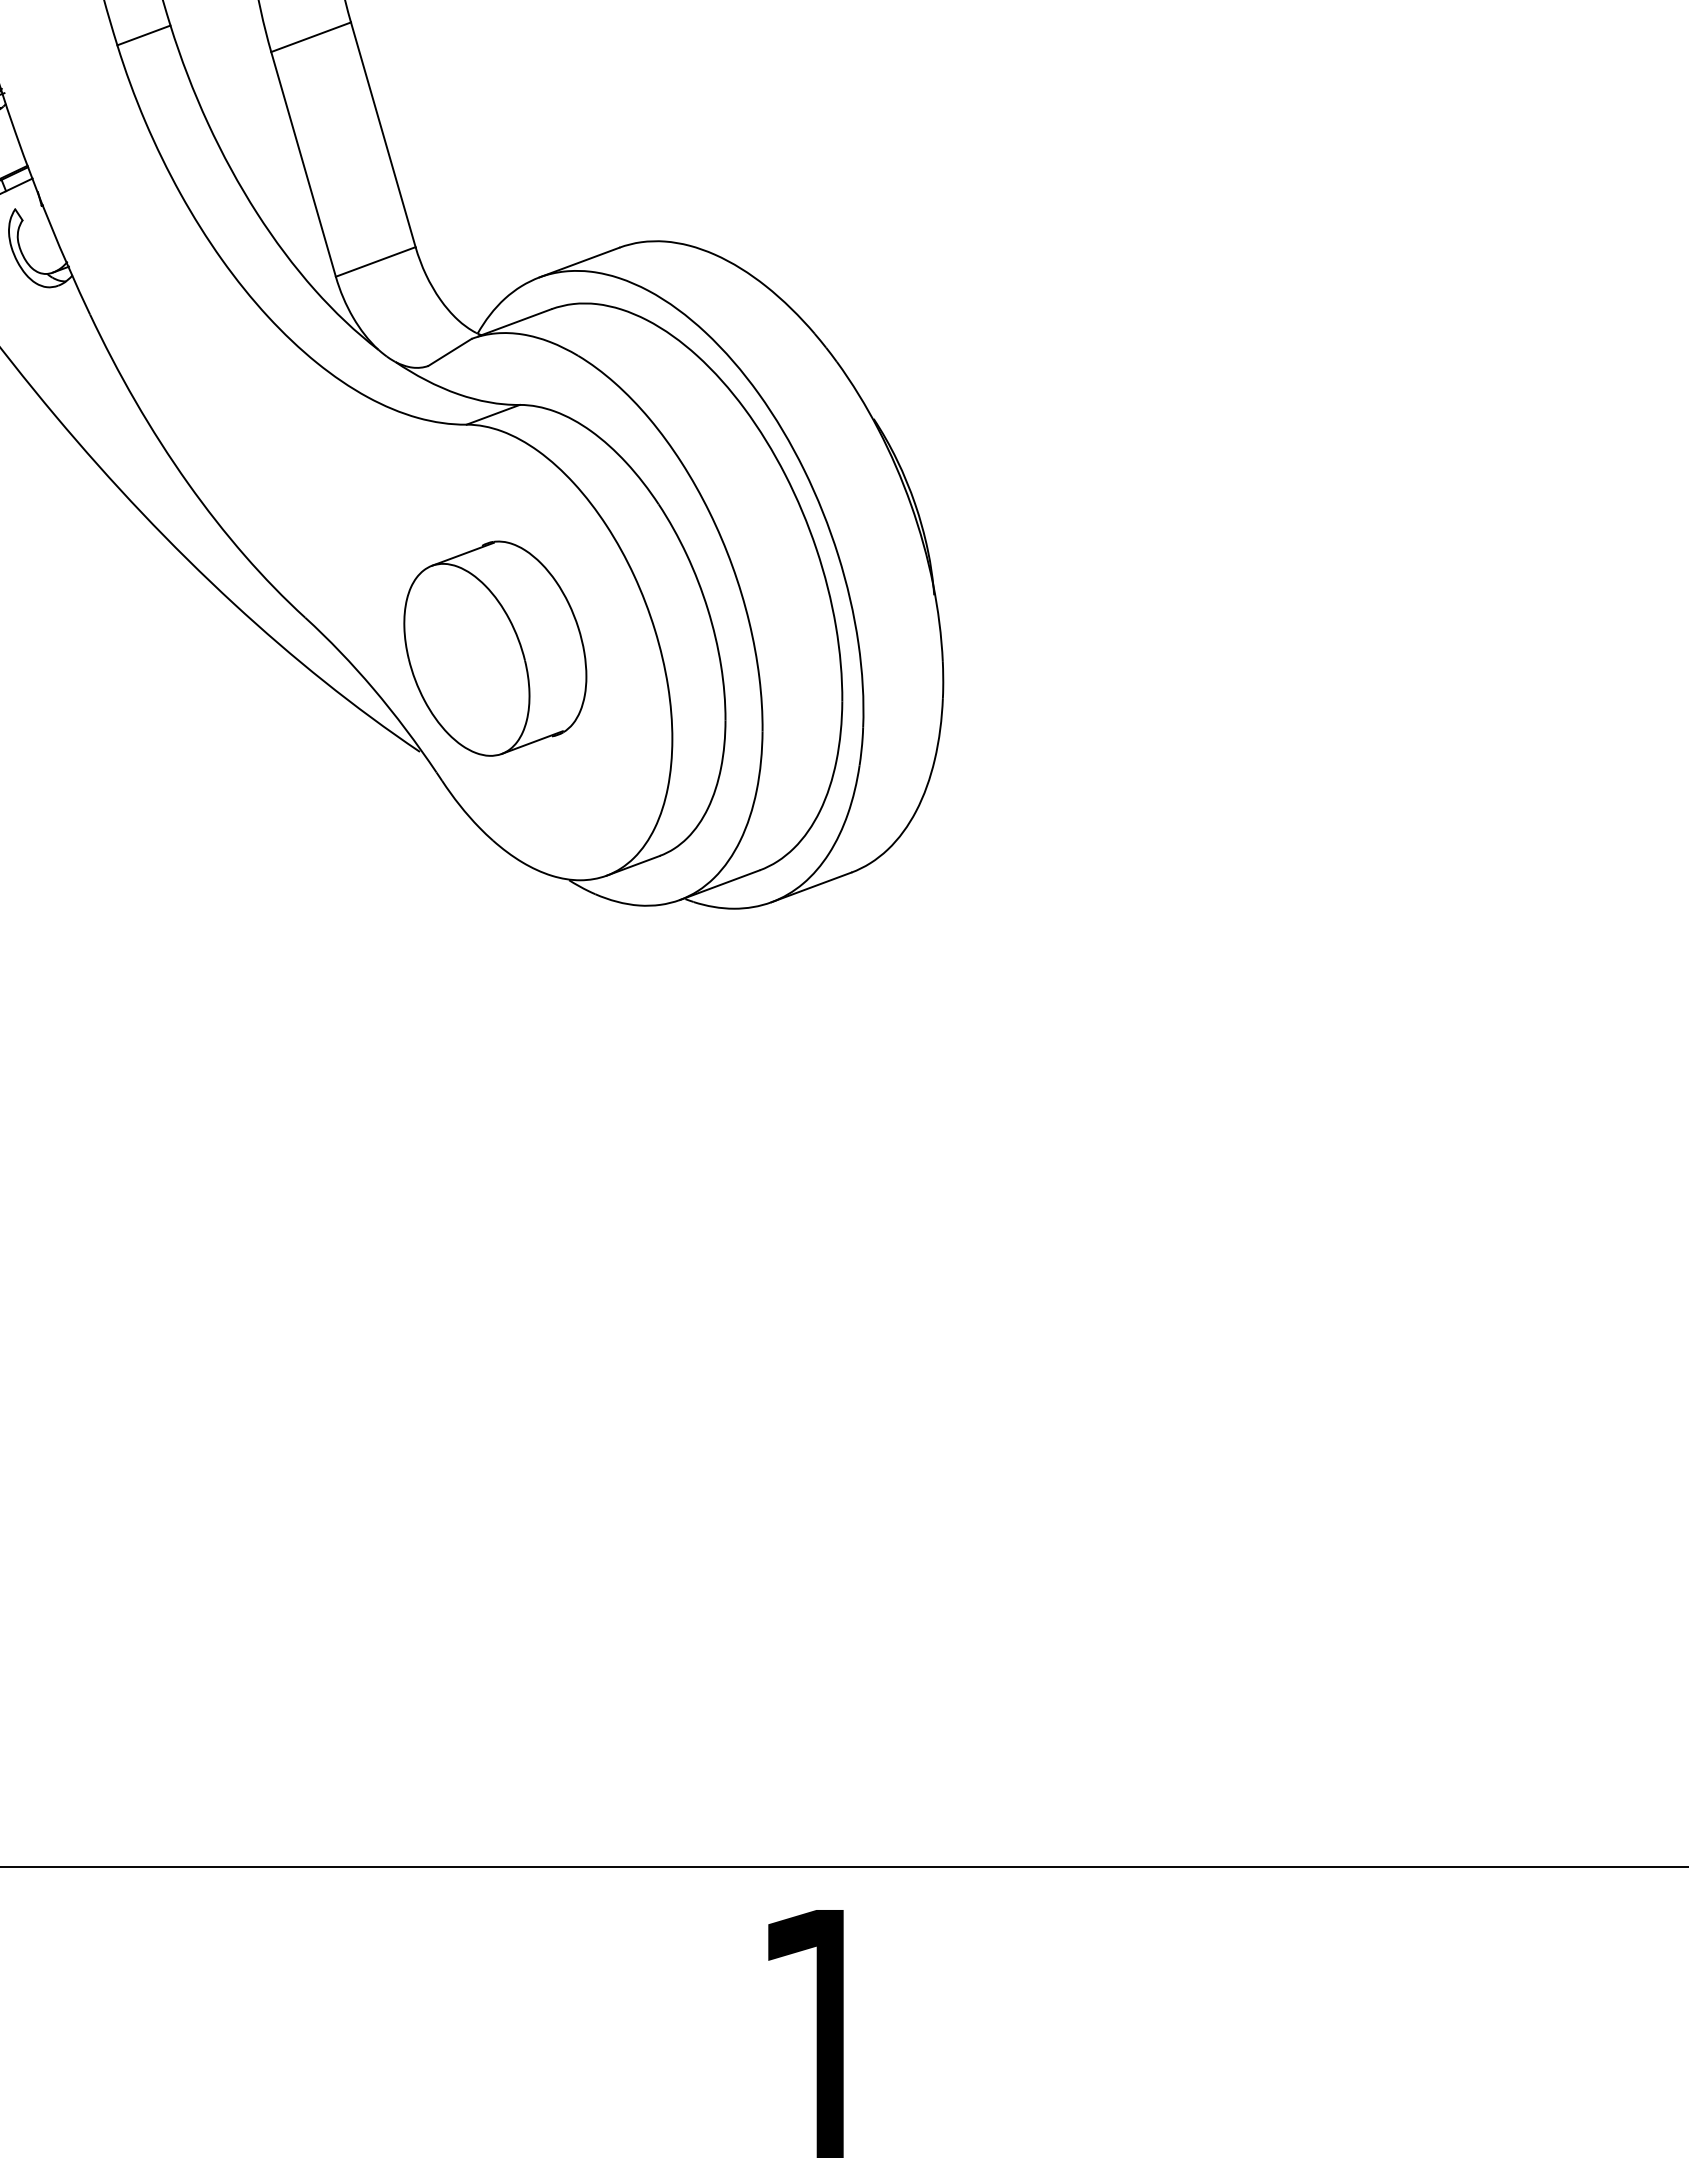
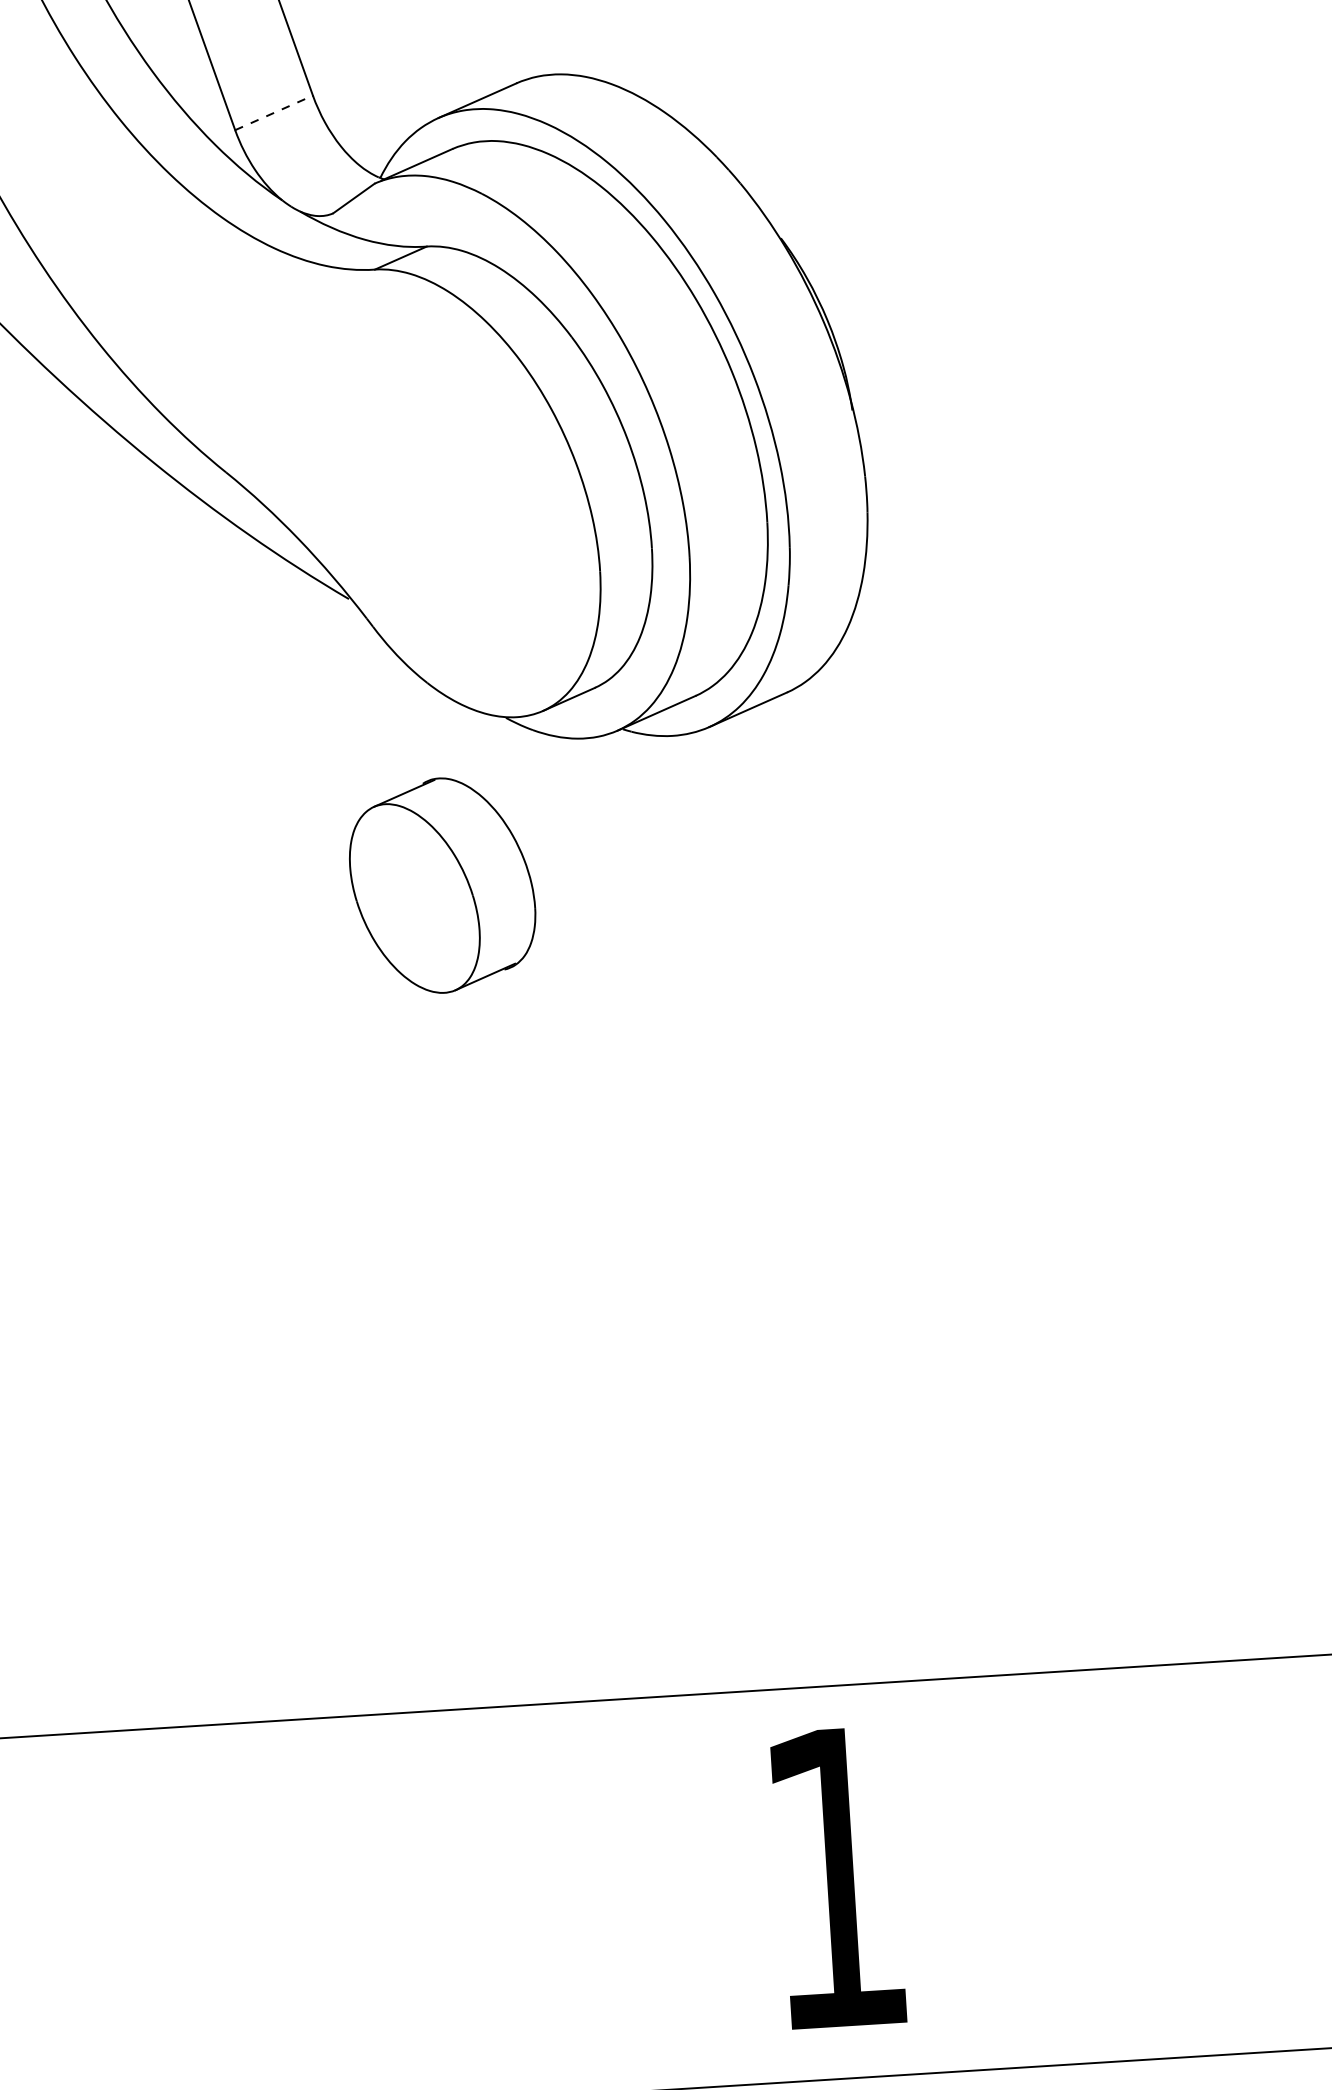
line: (375, 261) -> (273, 112), solid -> dashed
part: (495, 648) -> (442, 885), moved

